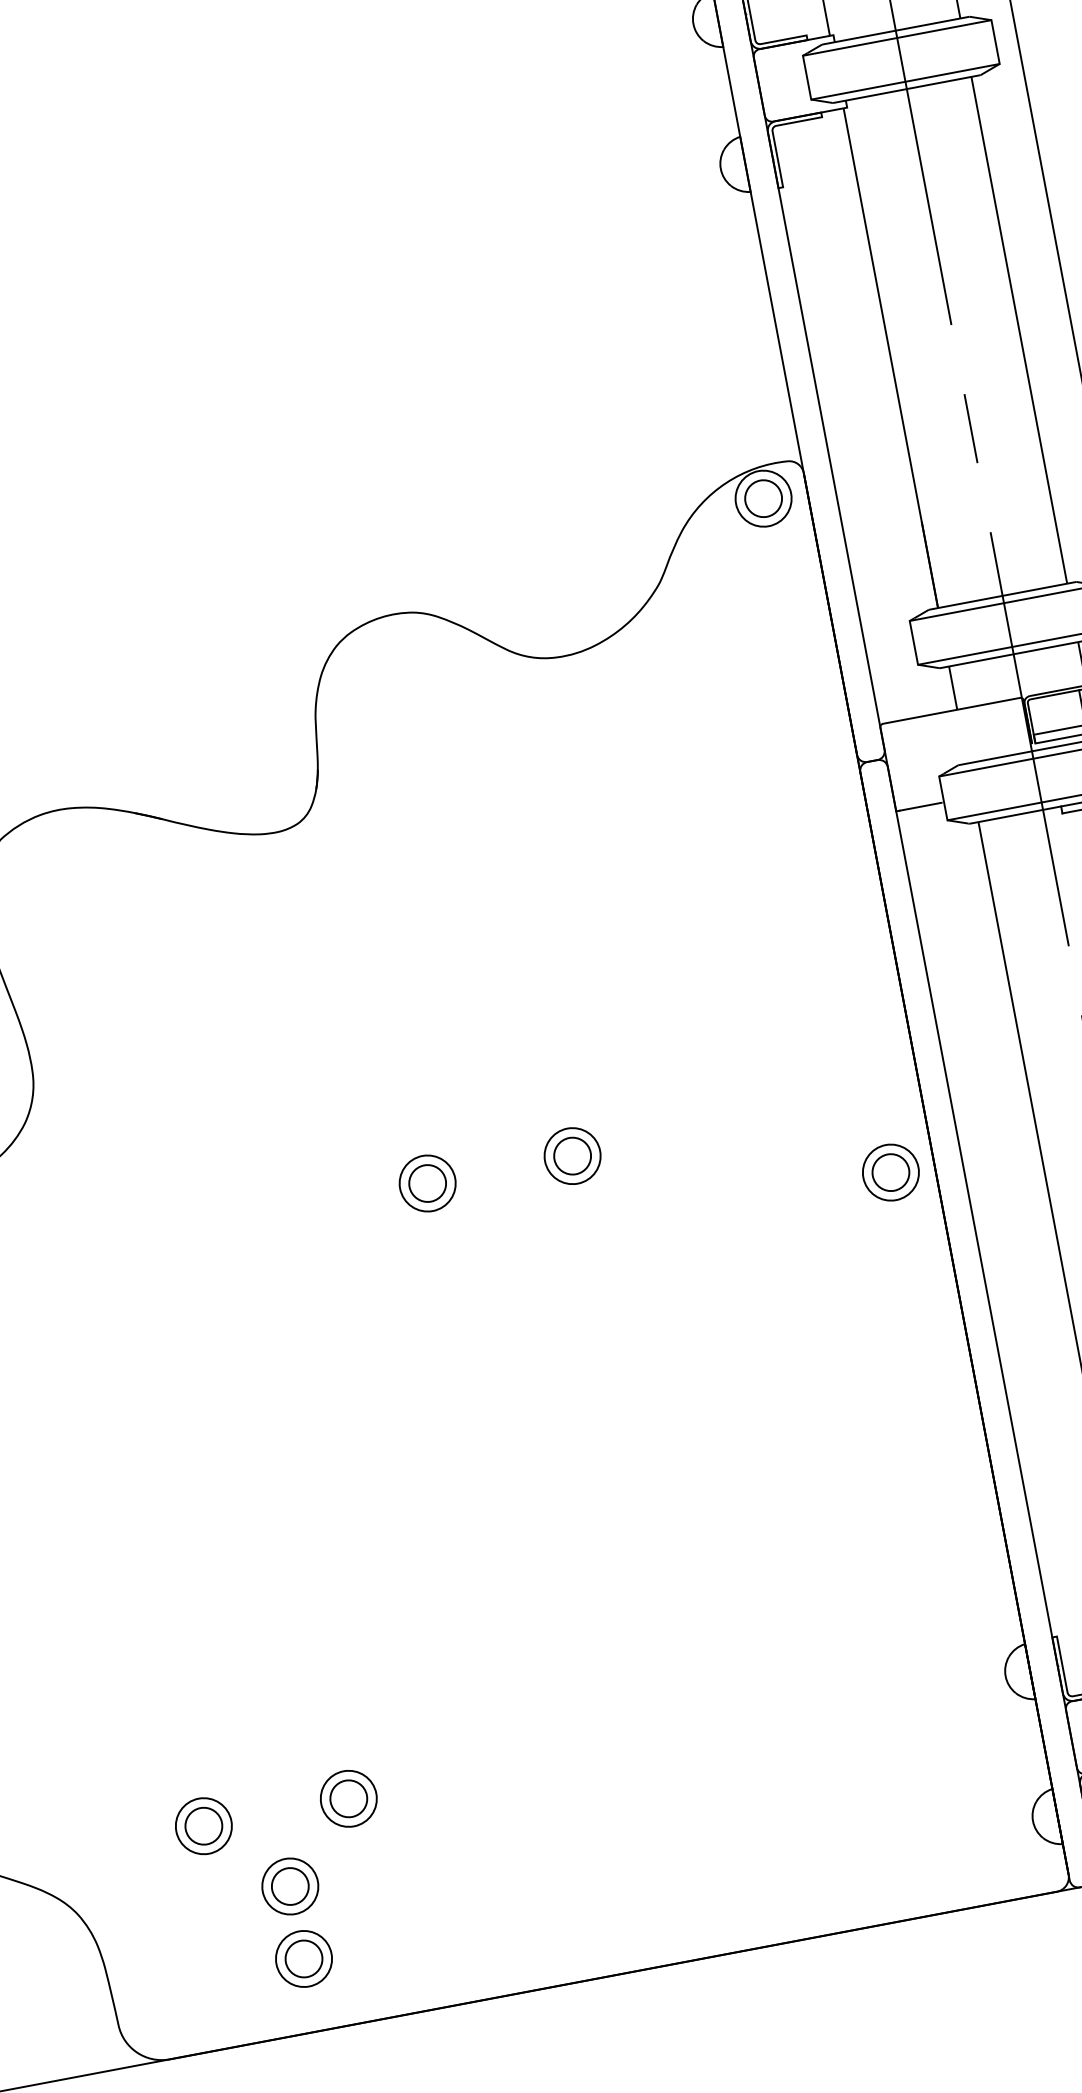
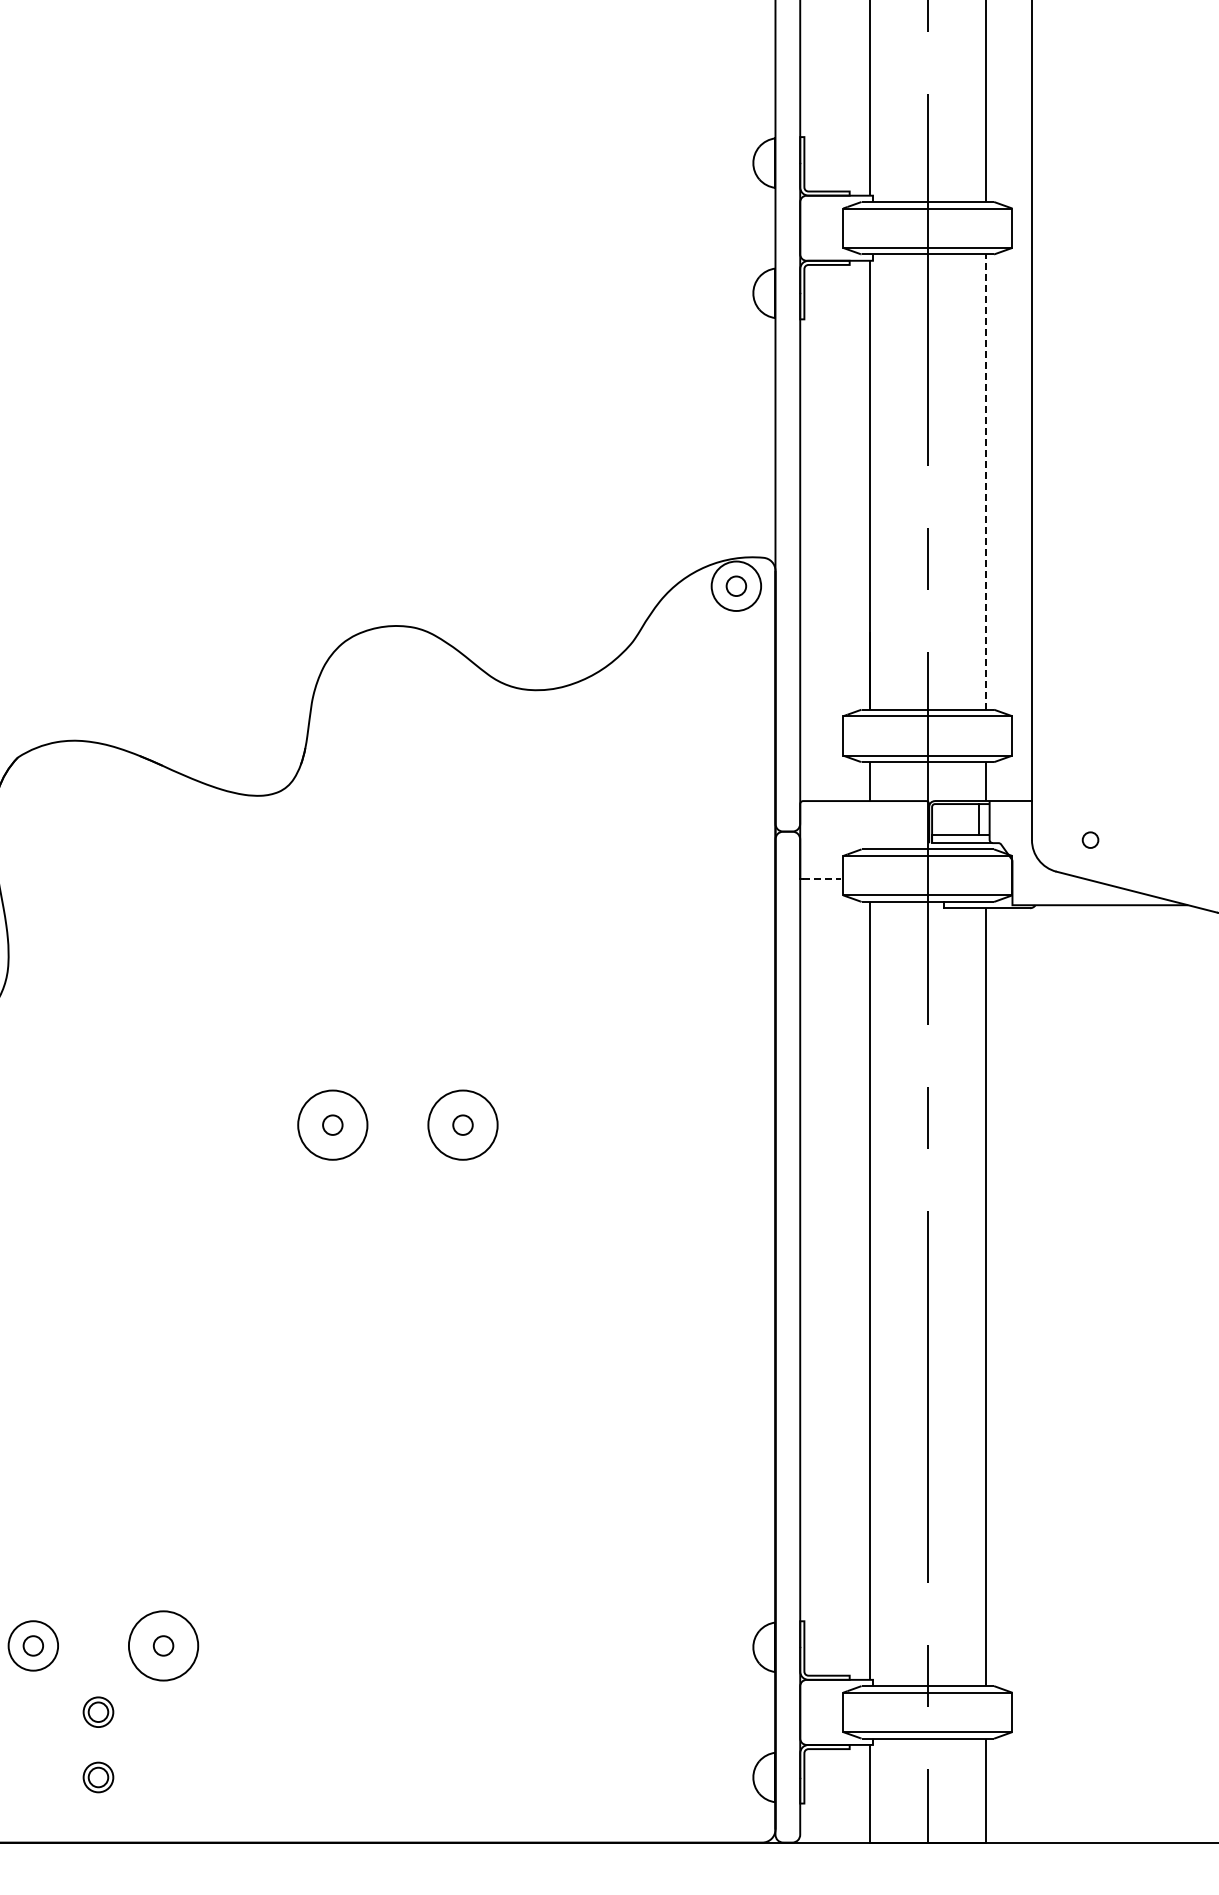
line: (1019, 330) -> (985, 482), solid -> dashed
circle: (763, 498) -> (736, 586), size x0.6
line: (921, 807) -> (822, 879), solid -> dashed
circle: (571, 1155) -> (462, 1124), size x0.6
circle: (571, 1155) -> (462, 1124), size x1.4
part: (889, 1172) -> (735, 1191), removed
circle: (427, 1182) -> (332, 1124), size x0.6
circle: (427, 1182) -> (332, 1124), size x1.4
circle: (348, 1798) -> (163, 1645), size x0.6
circle: (348, 1798) -> (163, 1645), size x1.4
circle: (203, 1825) -> (33, 1645), size x0.6
part: (290, 1885) -> (98, 1711), size x0.6
part: (304, 1958) -> (98, 1777), size x0.6

